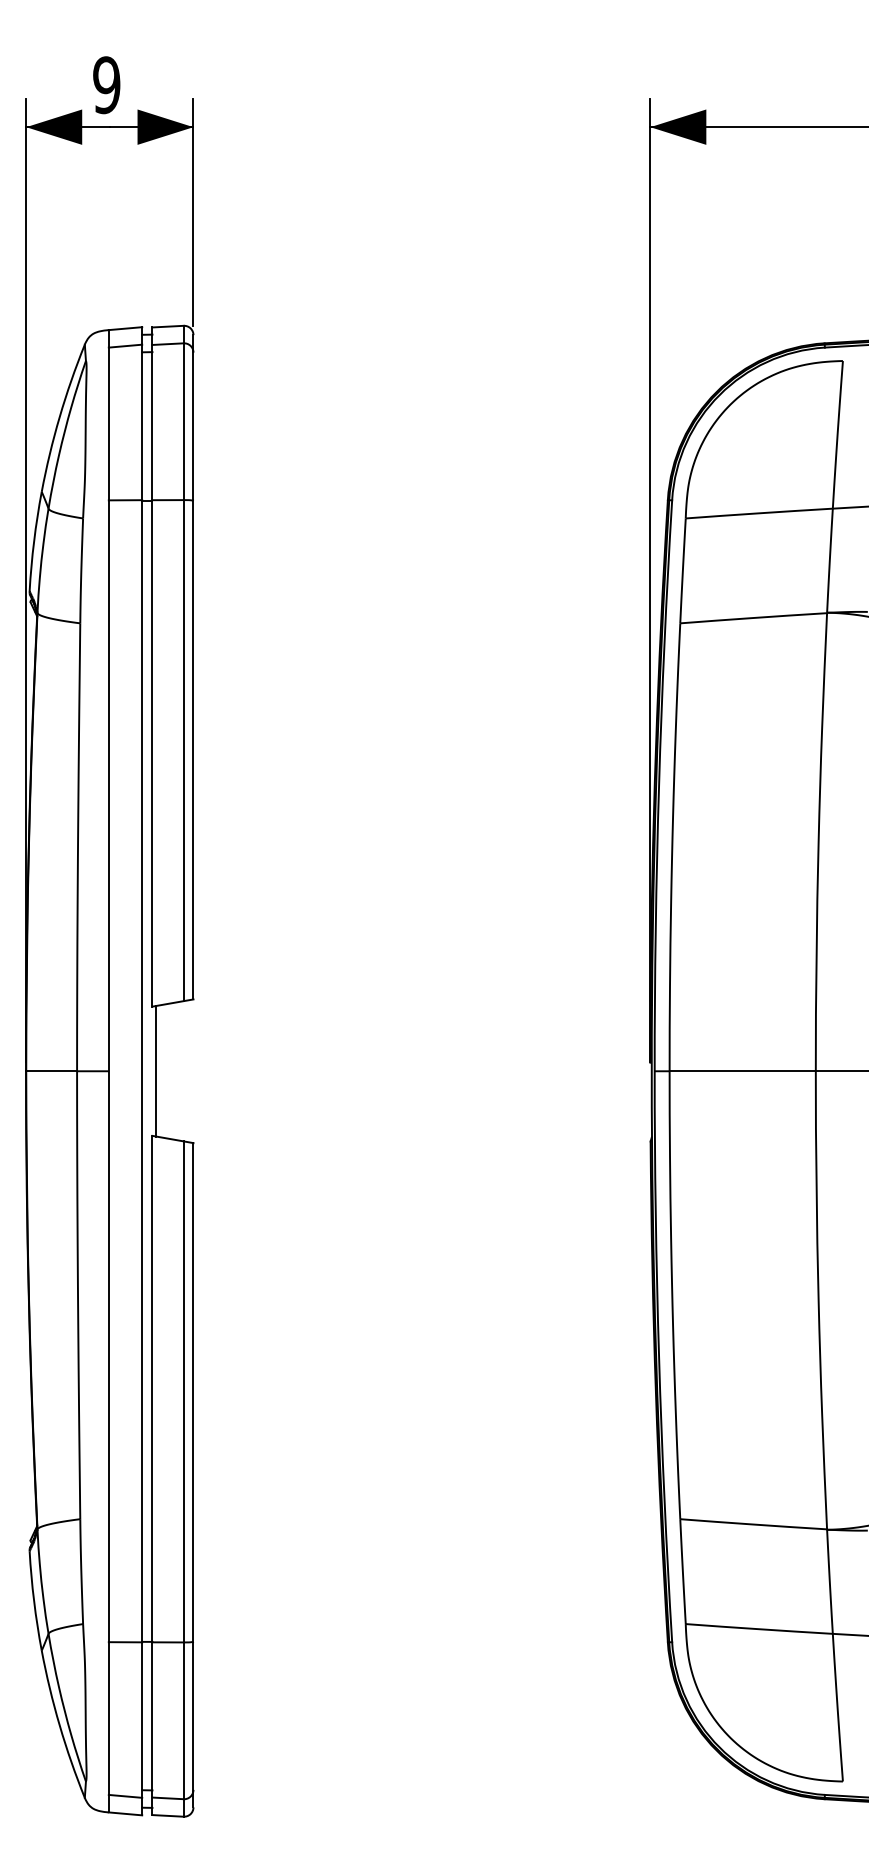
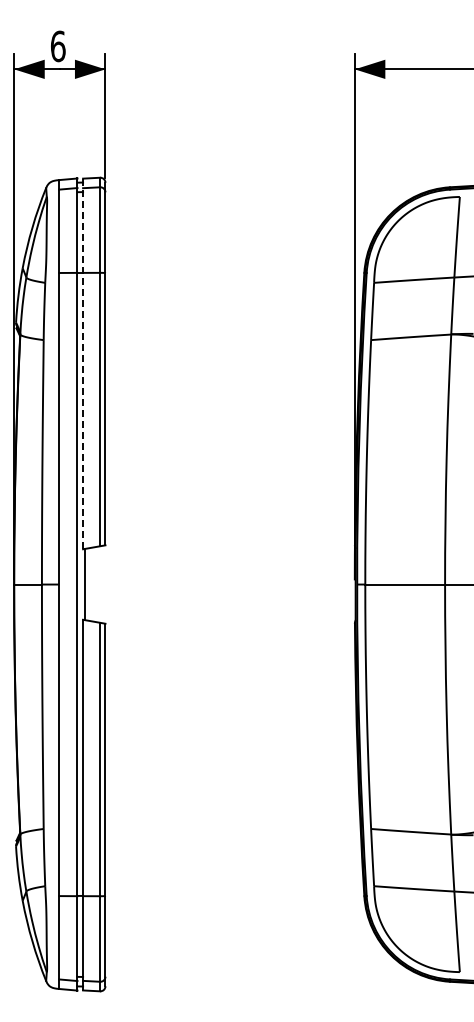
text: (105, 85) -> (57, 46), 9 -> 6
line: (153, 666) -> (83, 363), solid -> dashed

